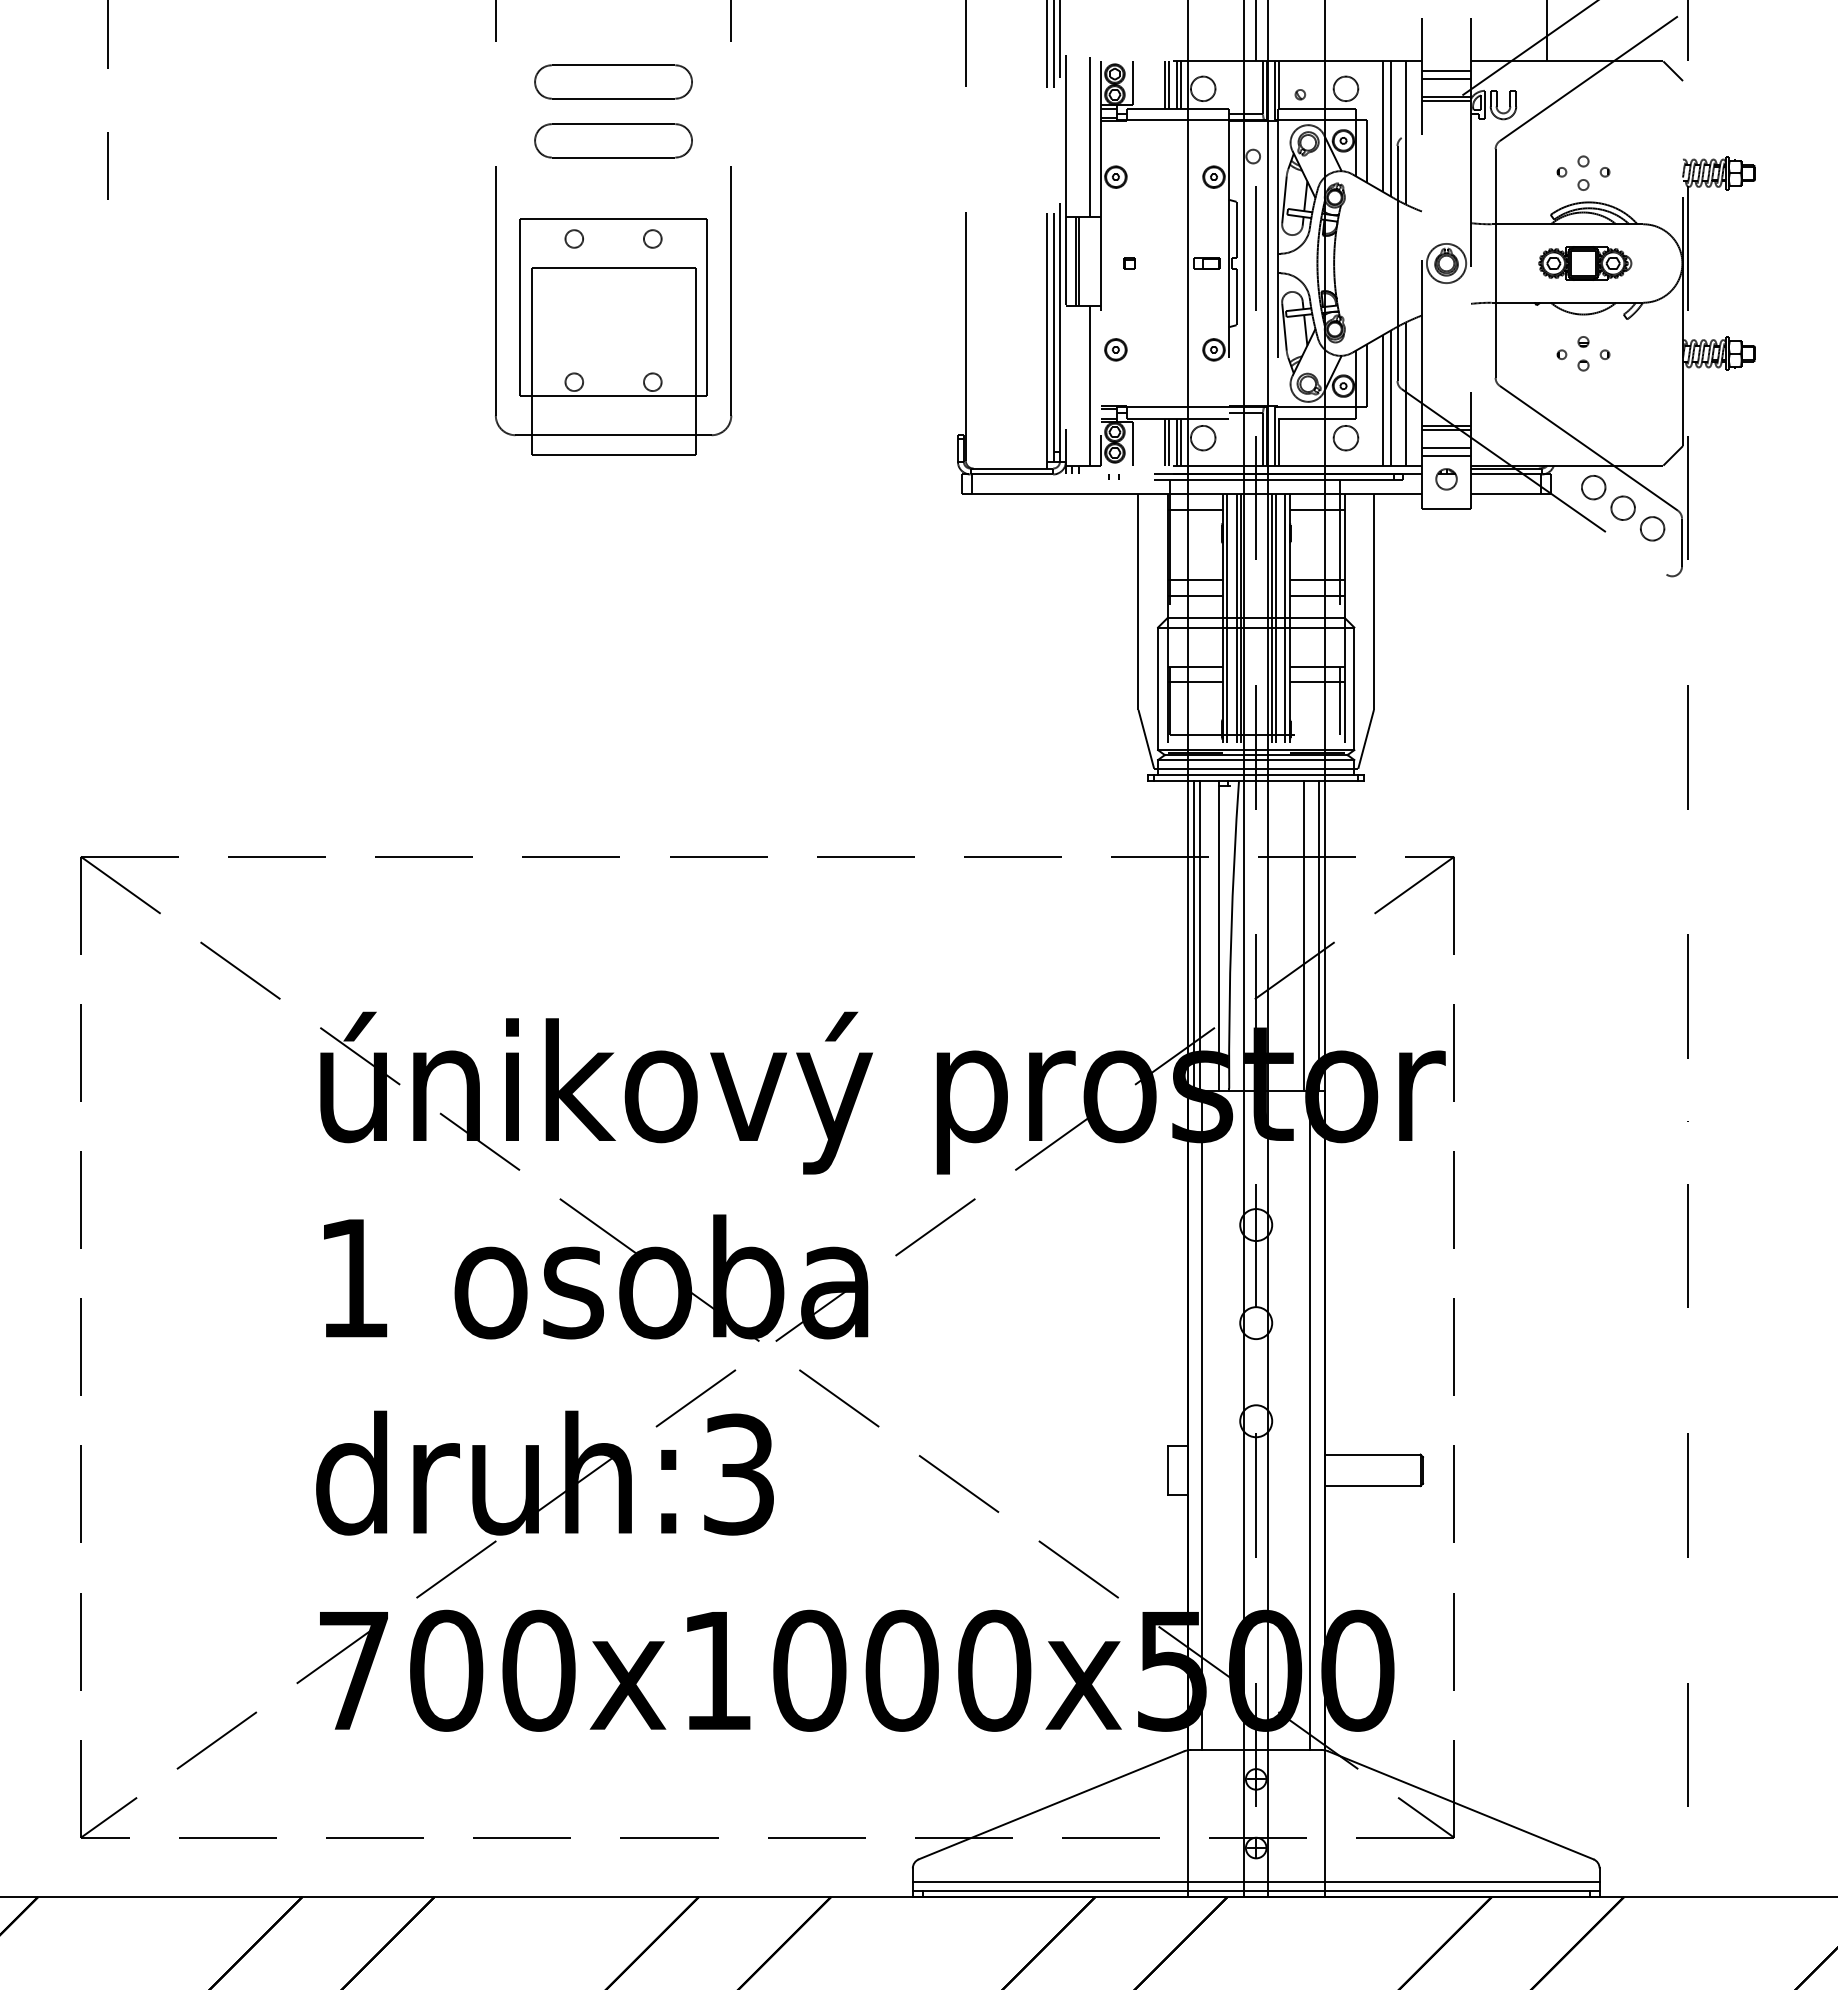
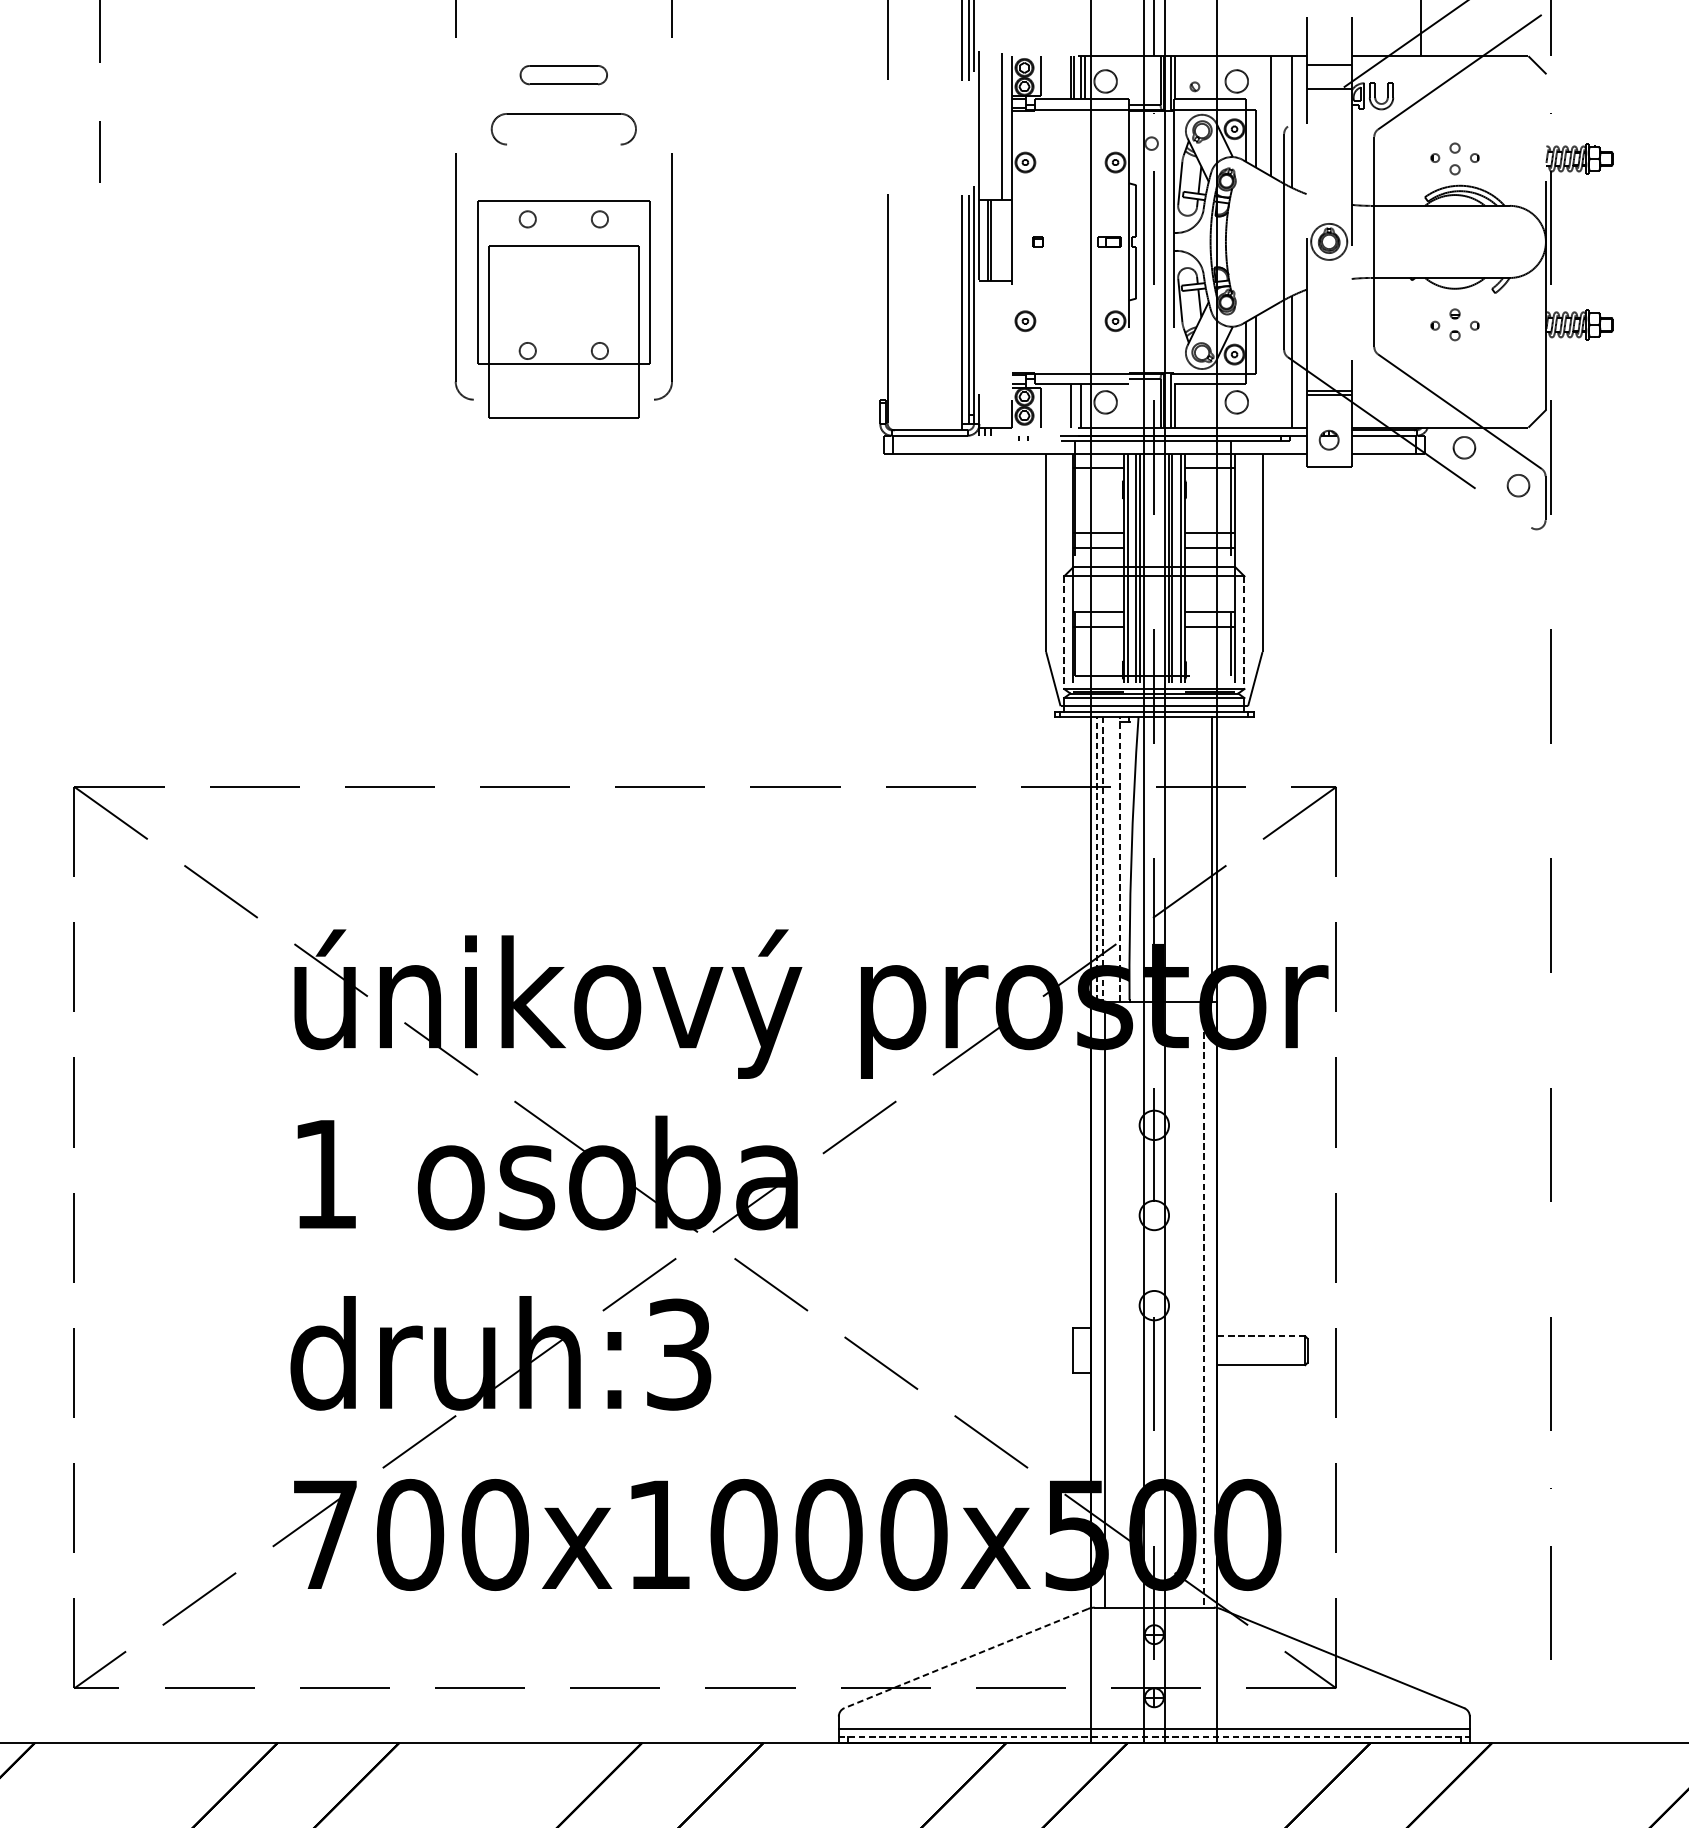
line: (1446, 79) -> (1329, 72), removed
part: (613, 81) -> (563, 74), size x0.6
line: (1446, 101) -> (1329, 93), removed
line: (1390, 128) -> (1277, 117), removed
line: (613, 157) -> (563, 144), removed
part: (1585, 263) -> (1456, 241), removed
line: (1090, 385) -> (1002, 353), removed
line: (1390, 397) -> (1277, 365), removed
line: (1382, 400) -> (1270, 367), removed
line: (613, 435) -> (563, 399), removed
line: (1168, 441) -> (1073, 405), removed
line: (1180, 441) -> (1084, 405), removed
line: (1446, 447) -> (1329, 410), removed
line: (1446, 456) -> (1329, 419), removed
circle: (1622, 507) -> (1490, 466), removed
line: (1158, 689) -> (1064, 633), solid -> dashed
line: (1354, 689) -> (1244, 633), solid -> dashed
line: (1193, 935) -> (1096, 859), solid -> dashed
line: (1218, 935) -> (1119, 859), solid -> dashed
line: (1303, 935) -> (1197, 859), removed
line: (1199, 936) -> (1102, 860), solid -> dashed
line: (1310, 1420) -> (1204, 1304), solid -> dashed
line: (1372, 1454) -> (1261, 1336), solid -> dashed
line: (1050, 1805) -> (965, 1658), solid -> dashed
line: (1256, 1891) -> (1154, 1737), solid -> dashed

